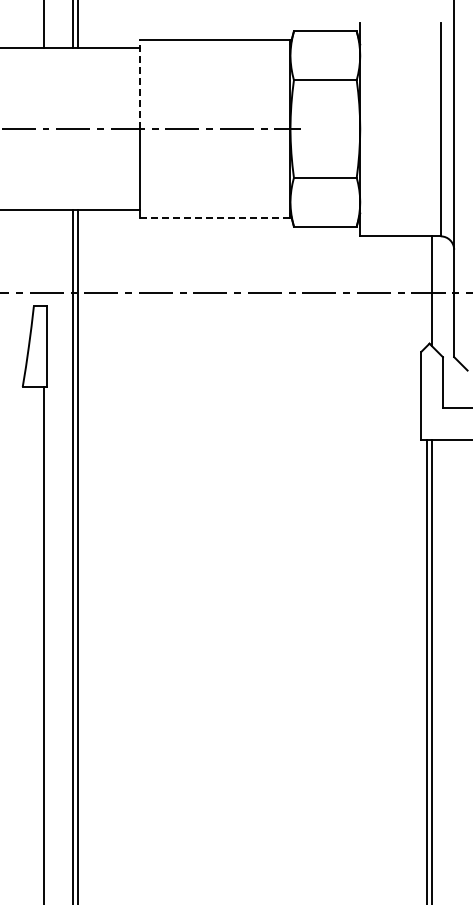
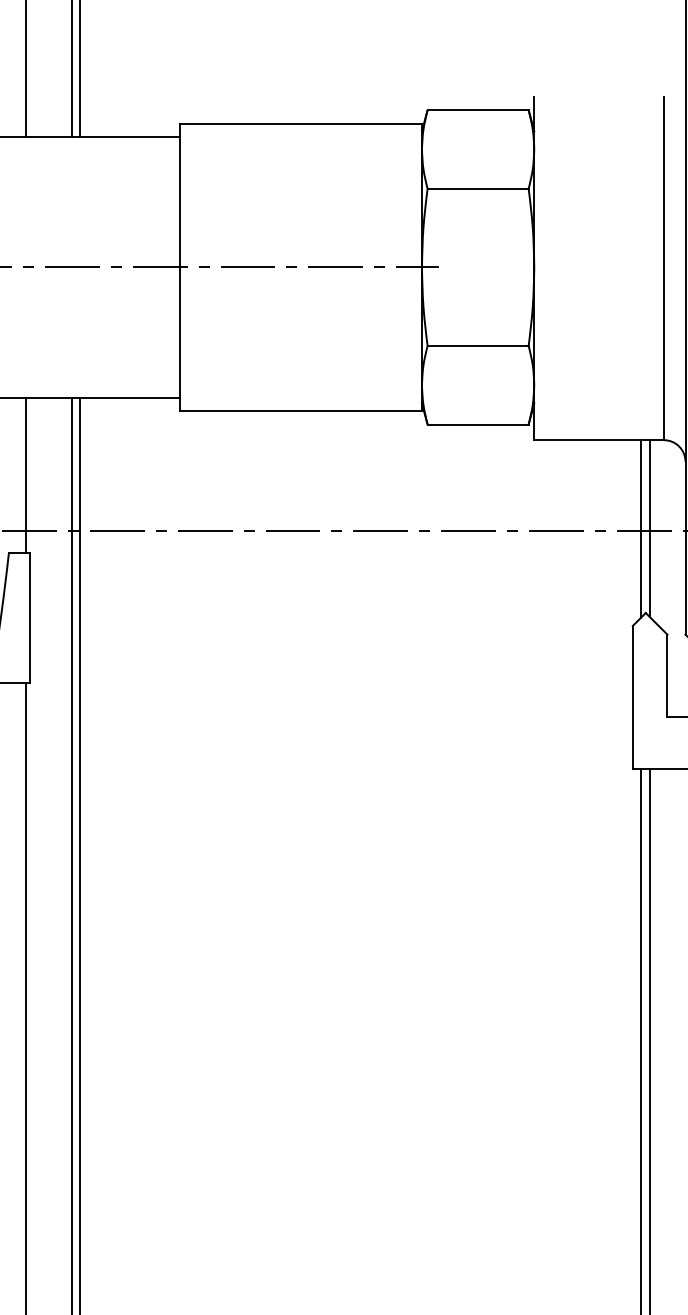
line: (140, 84) -> (180, 195), dashed -> solid
line: (215, 217) -> (301, 409), dashed -> solid
line: (44, 257) -> (26, 474), added
line: (426, 291) -> (640, 528), added

